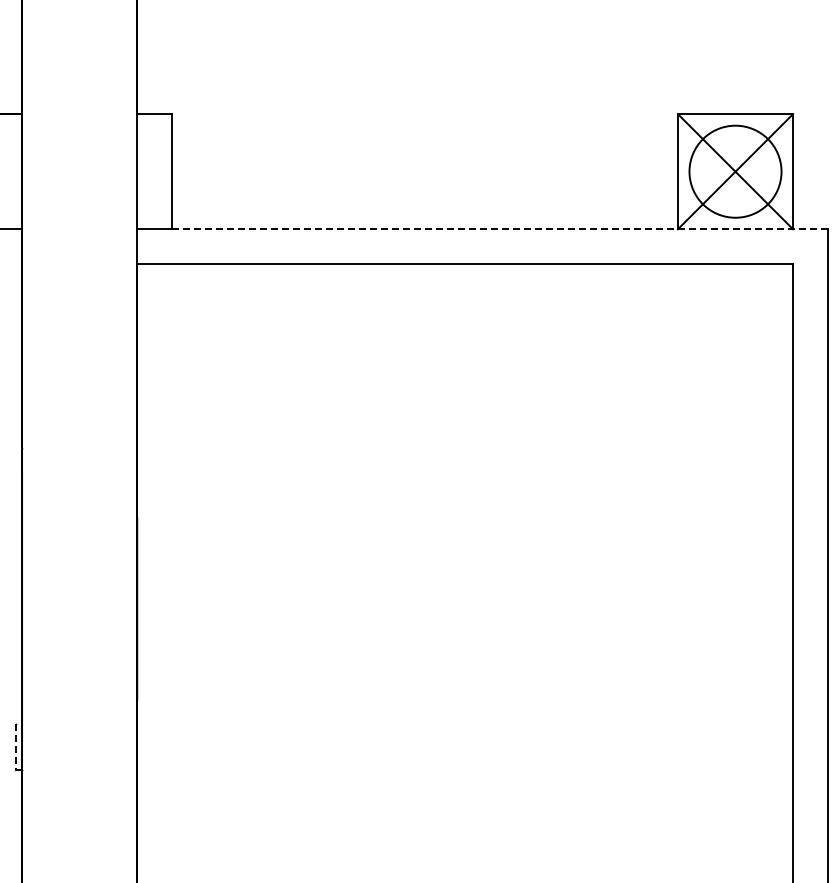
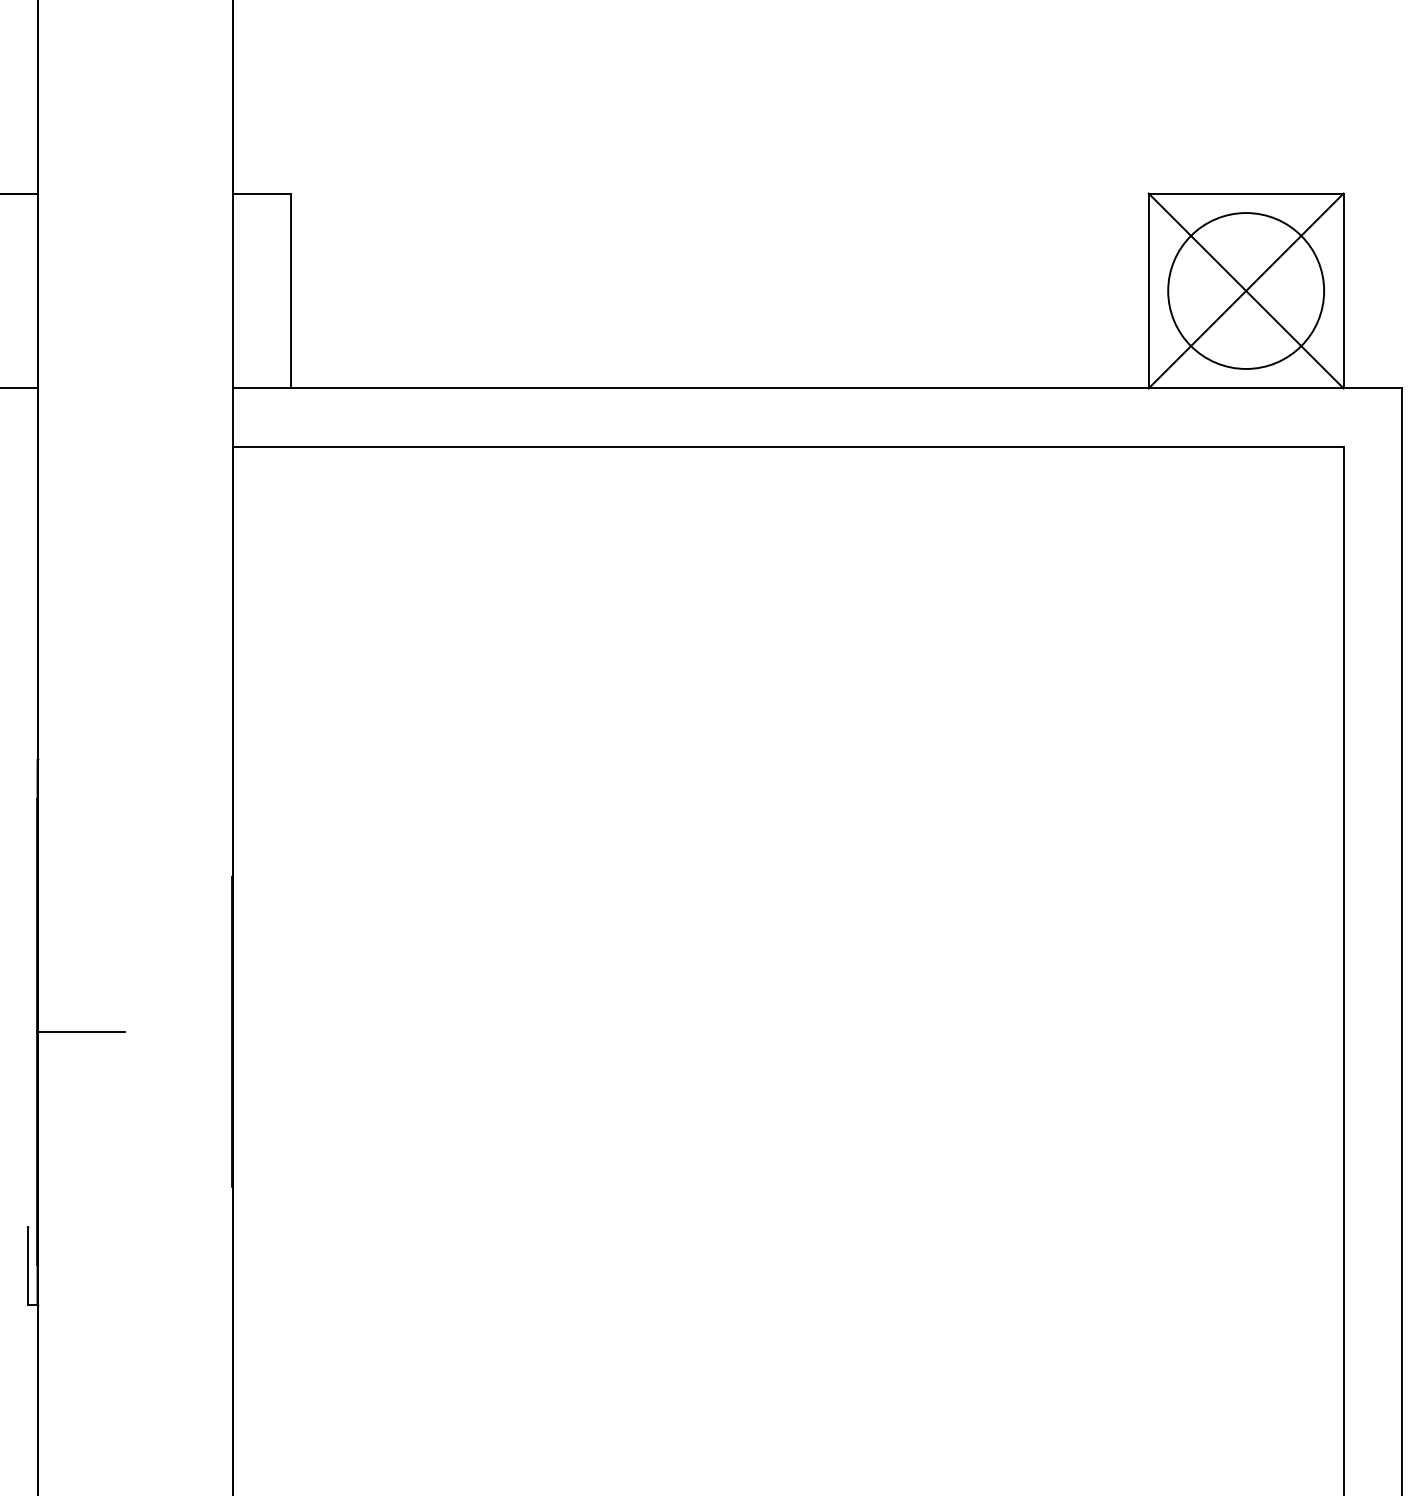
line: (499, 229) -> (846, 388), dashed -> solid
line: (47, 609) -> (80, 1032), added
line: (16, 747) -> (28, 1266), dashed -> solid

